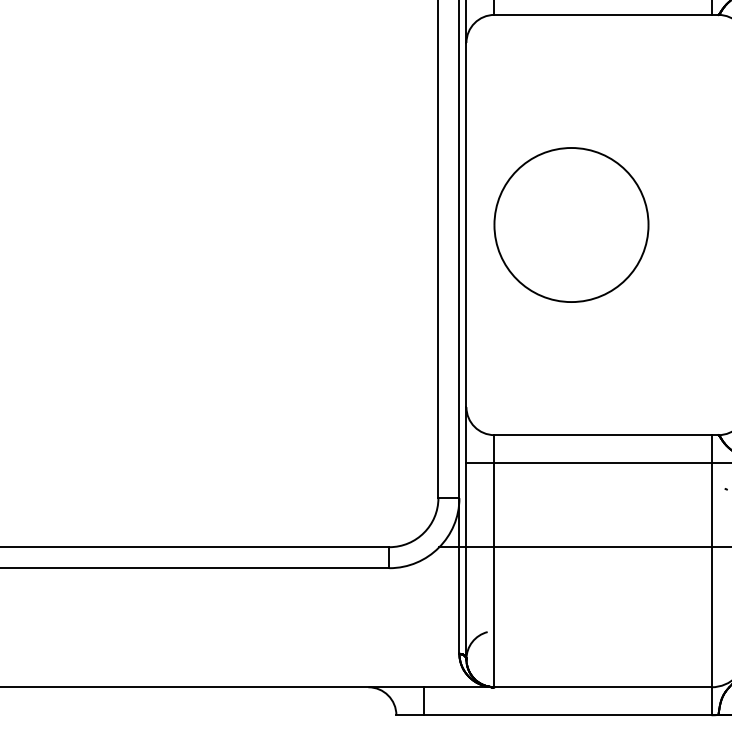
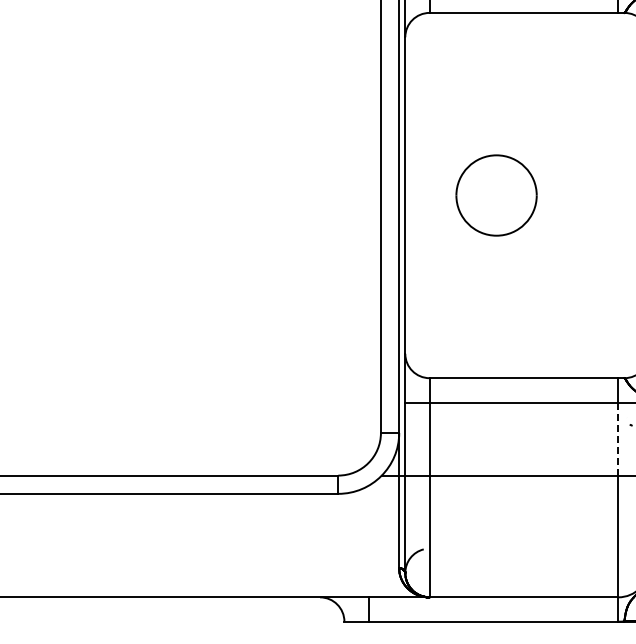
part: (571, 224) -> (496, 195), size x0.6
line: (711, 505) -> (618, 439), solid -> dashed

